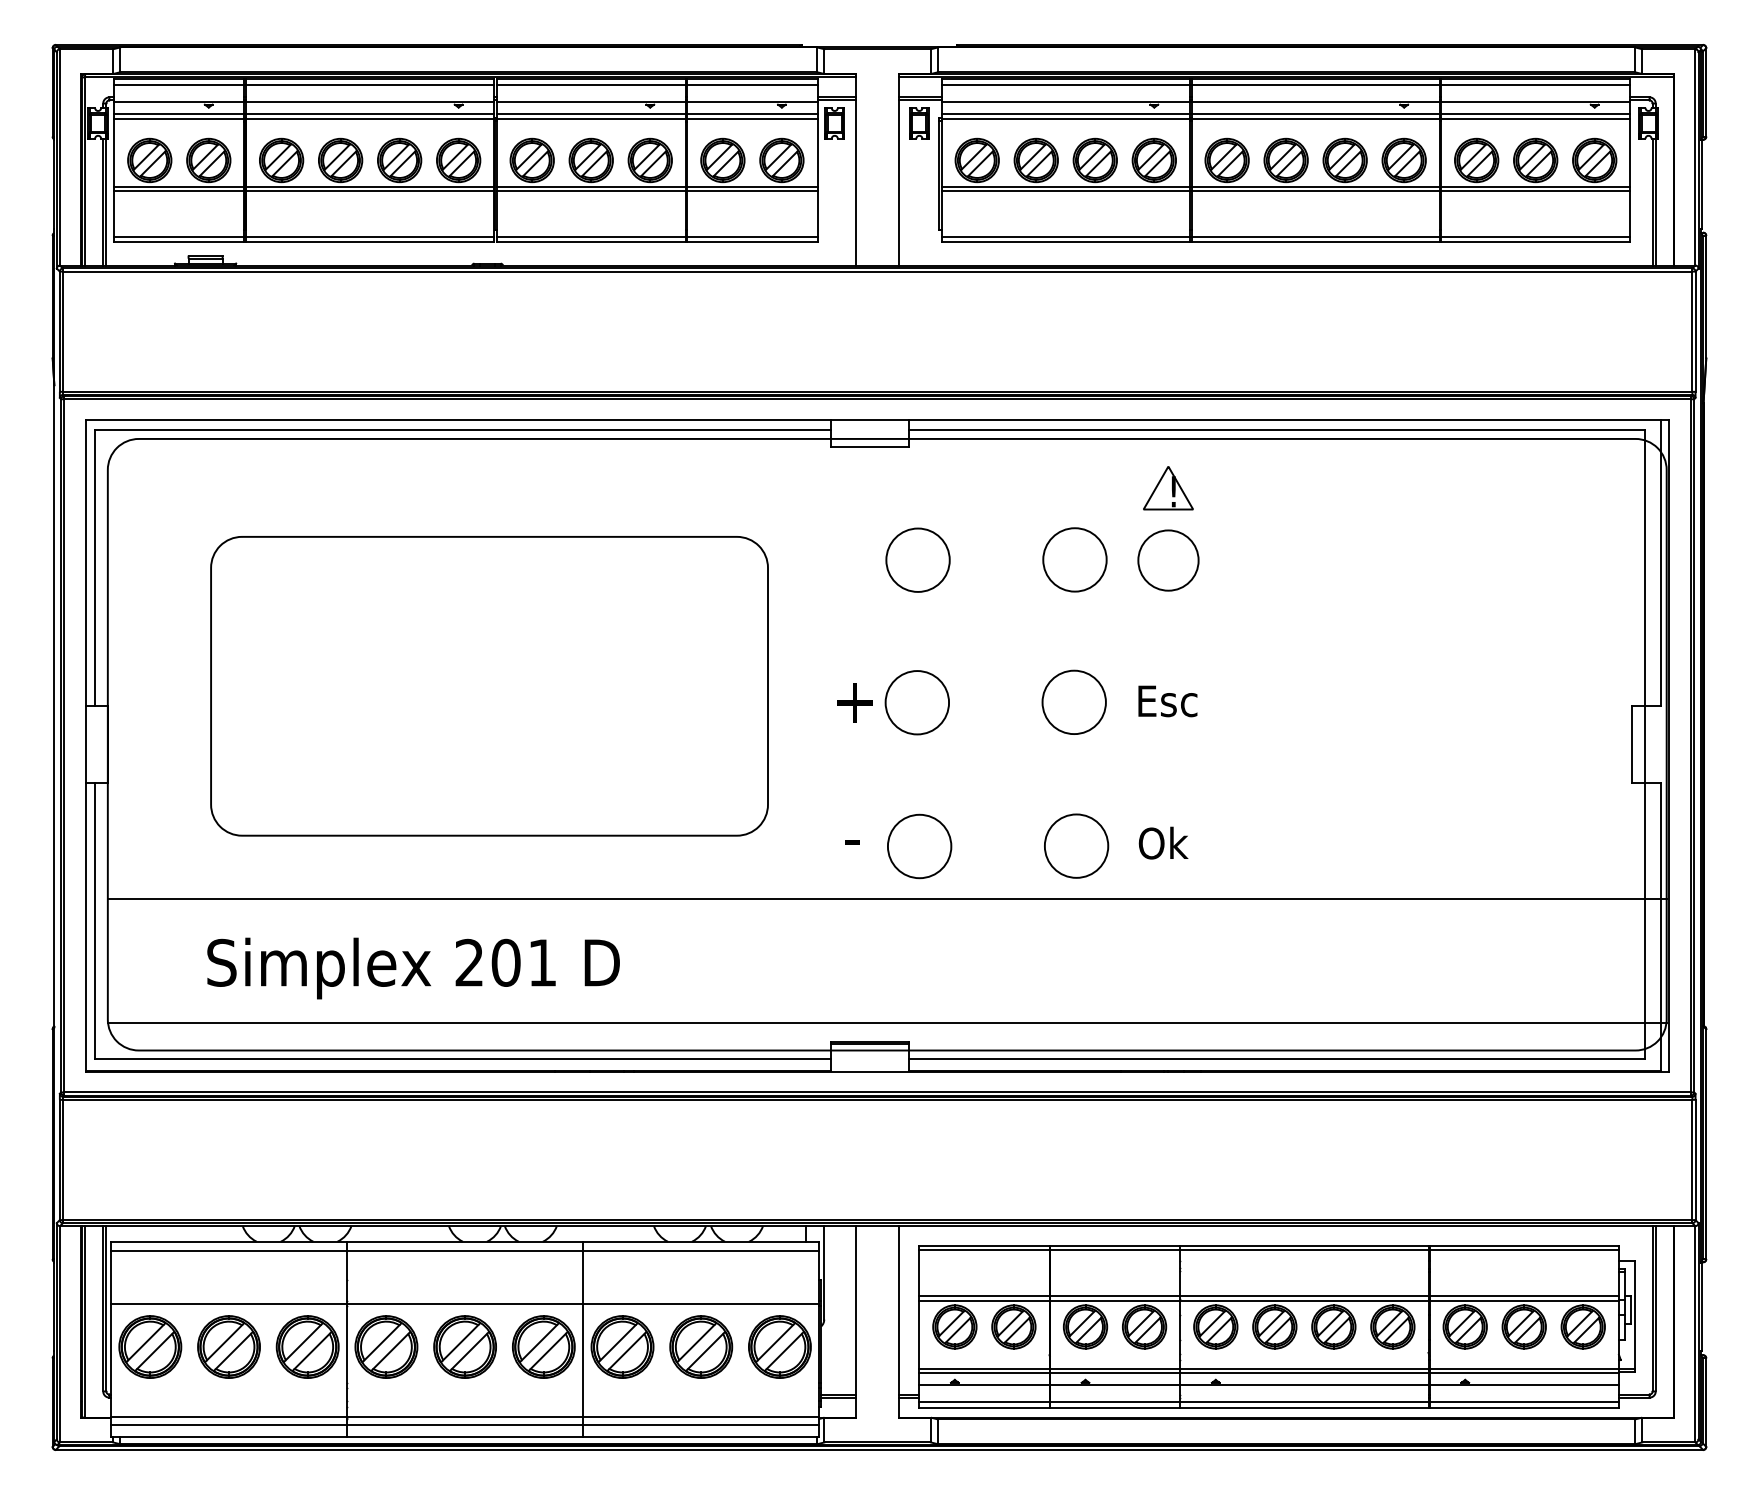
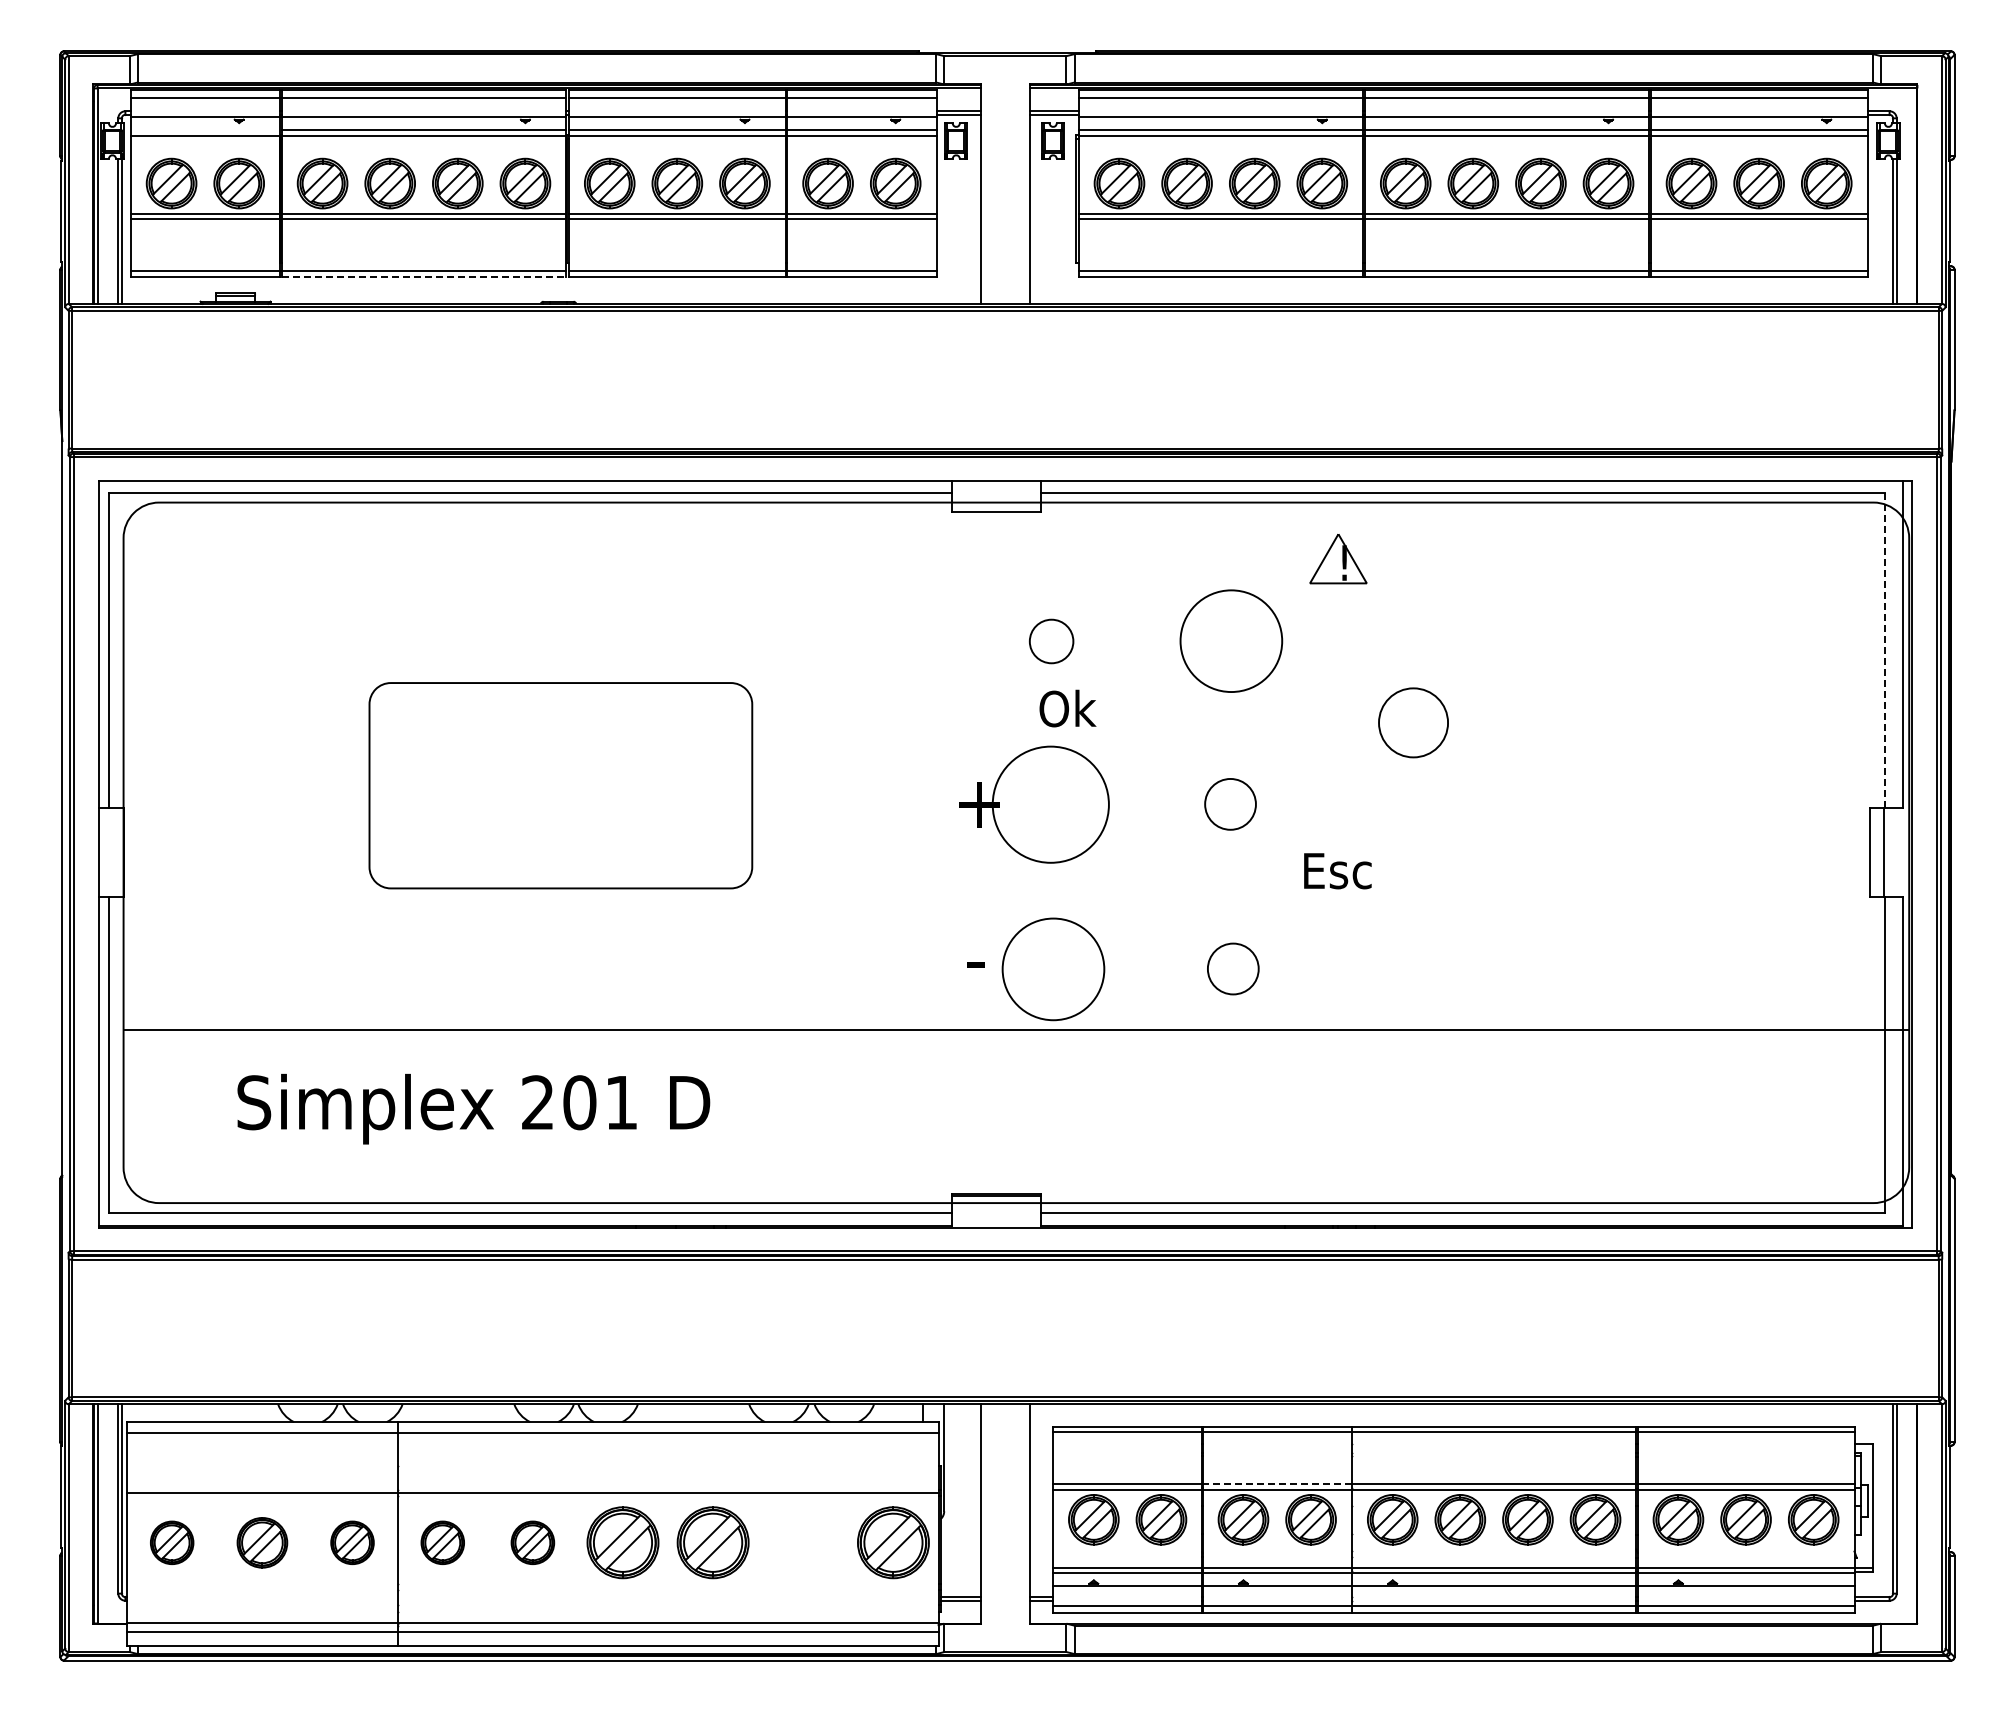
line: (179, 114) -> (205, 130), removed
line: (370, 241) -> (424, 276), solid -> dashed
circle: (1075, 559) -> (1231, 640), size x1.4
circle: (917, 560) -> (1051, 641), size x0.6
circle: (1168, 560) -> (1413, 722), moved
line: (1645, 568) -> (1884, 650), solid -> dashed
part: (489, 685) -> (560, 785), size x0.6
text: (1167, 701) -> (1337, 871), moved
circle: (917, 702) -> (1050, 804), size x1.6
circle: (1074, 702) -> (1230, 804), size x0.7
text: (1163, 843) -> (1067, 708), moved
circle: (1076, 845) -> (1233, 968), size x0.7
circle: (919, 846) -> (1053, 969), size x1.4
line: (886, 1022) -> (1015, 1171), removed
line: (1115, 1296) -> (1277, 1484), solid -> dashed
line: (583, 1338) -> (668, 1533), removed
part: (149, 1346) -> (171, 1542), size x0.6
part: (229, 1346) -> (262, 1542), size x0.7
part: (307, 1346) -> (352, 1542), size x0.6
part: (386, 1346) -> (442, 1542), size x0.6
part: (464, 1346) -> (532, 1542), size x0.6
part: (700, 1346) -> (802, 1542), removed

